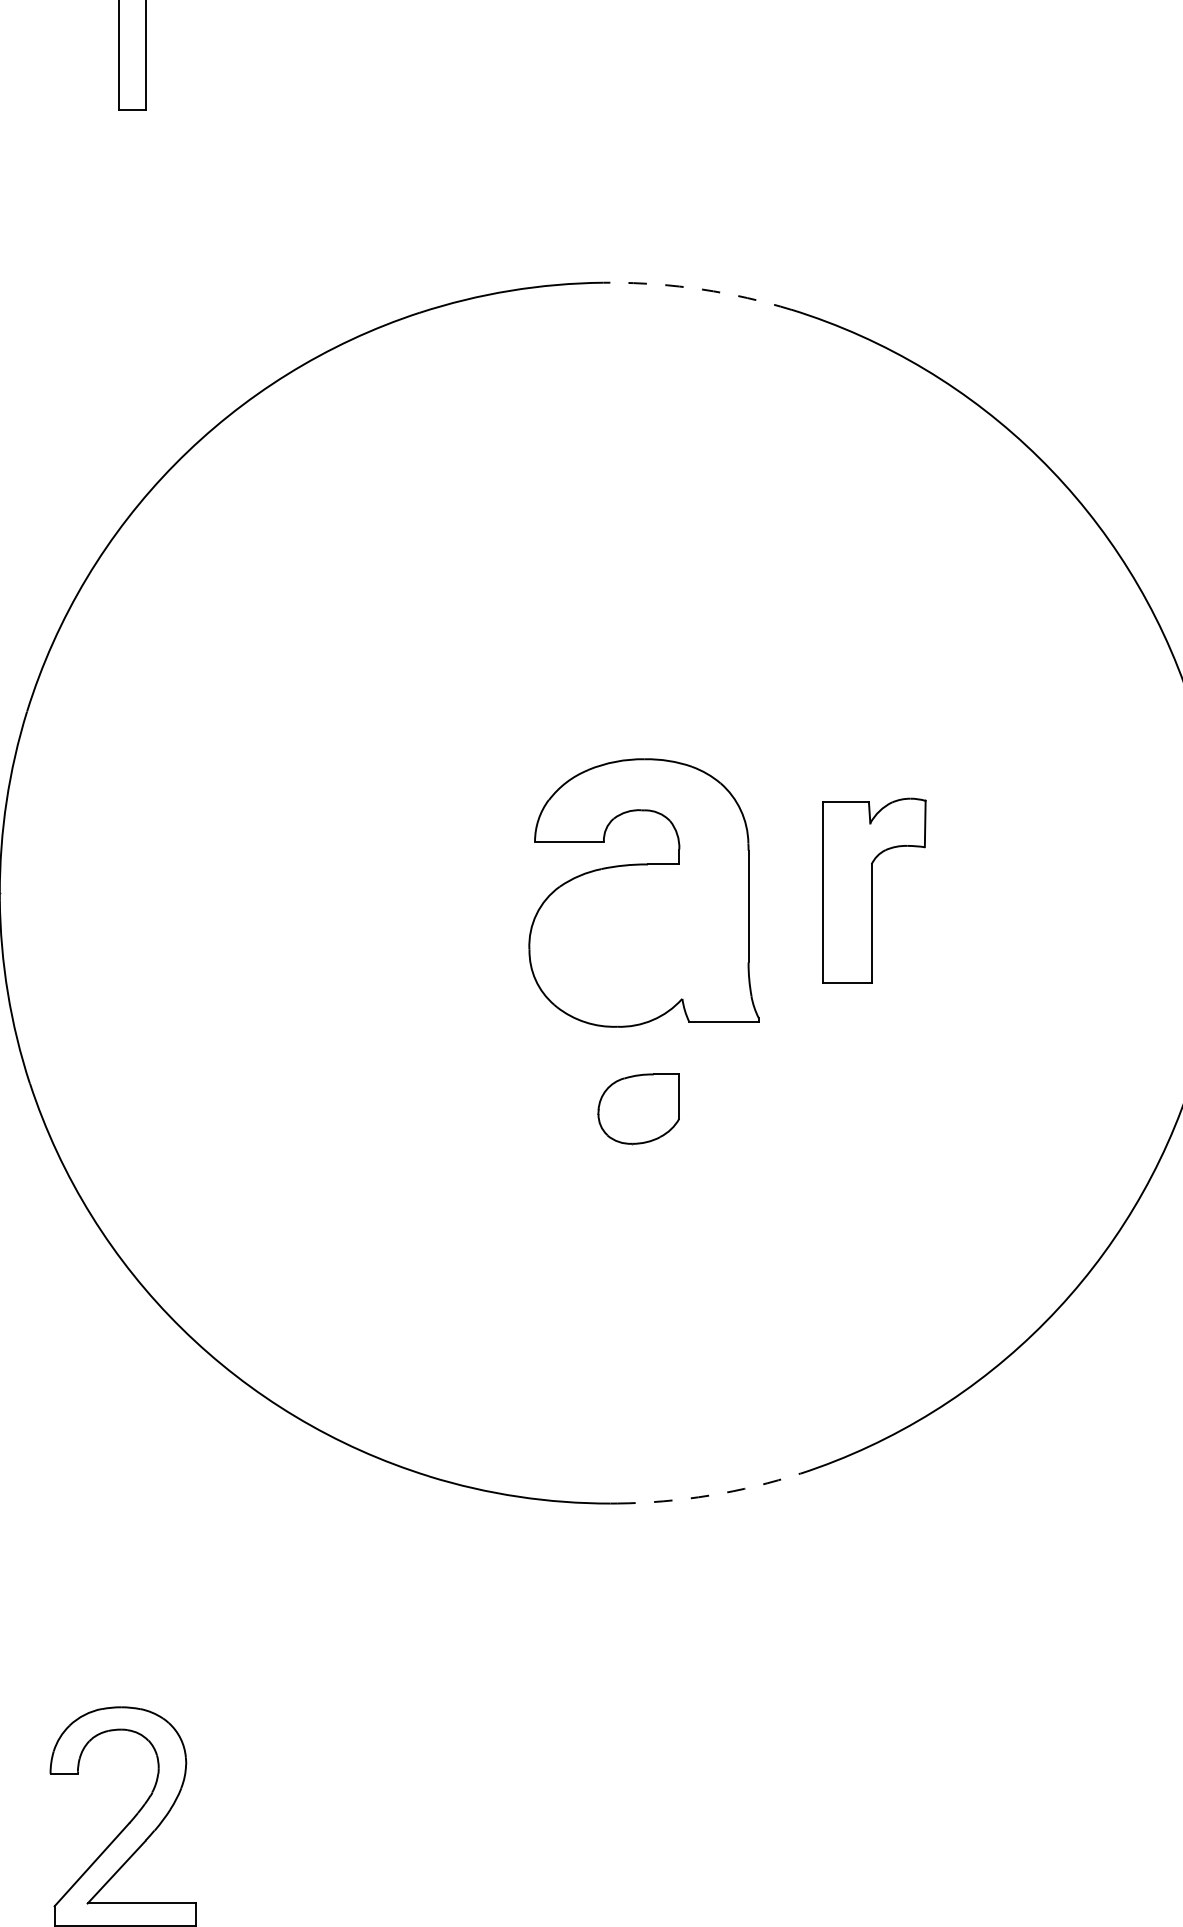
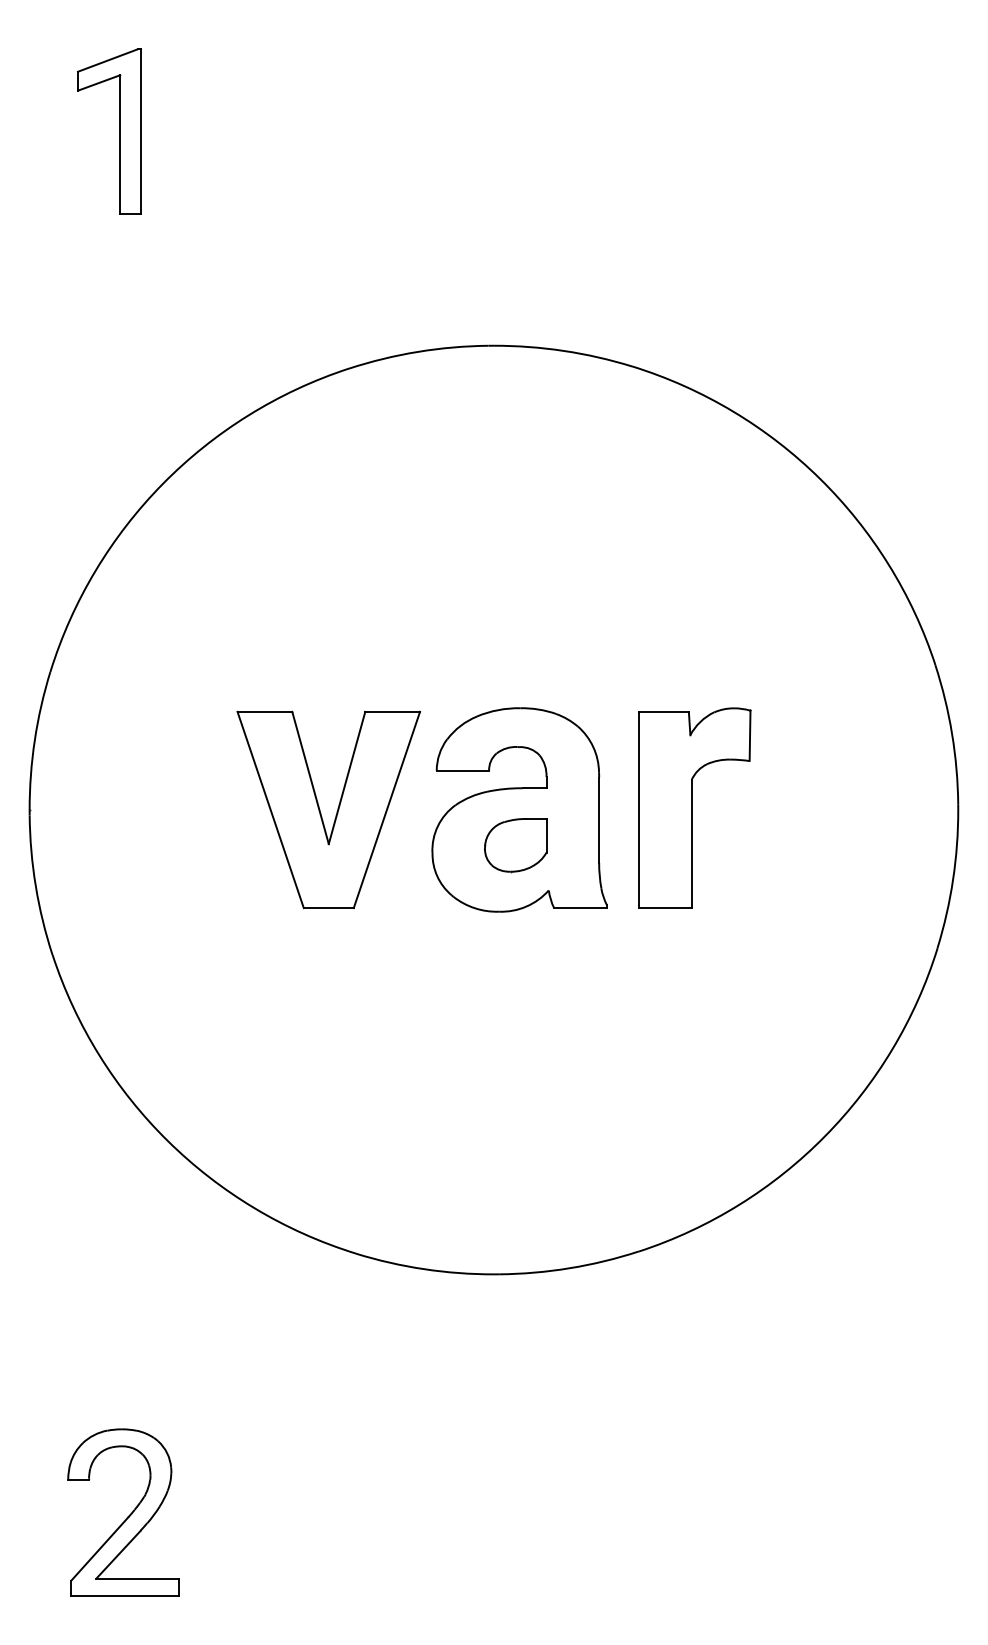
arc: (701, 288) -> (563, 350), dashed -> solid
part: (873, 889) -> (694, 807), size x1.43
part: (382, 892) -> (320, 809), added
part: (638, 1109) -> (515, 845), moved
arc: (709, 1495) -> (569, 1268), dashed -> solid

